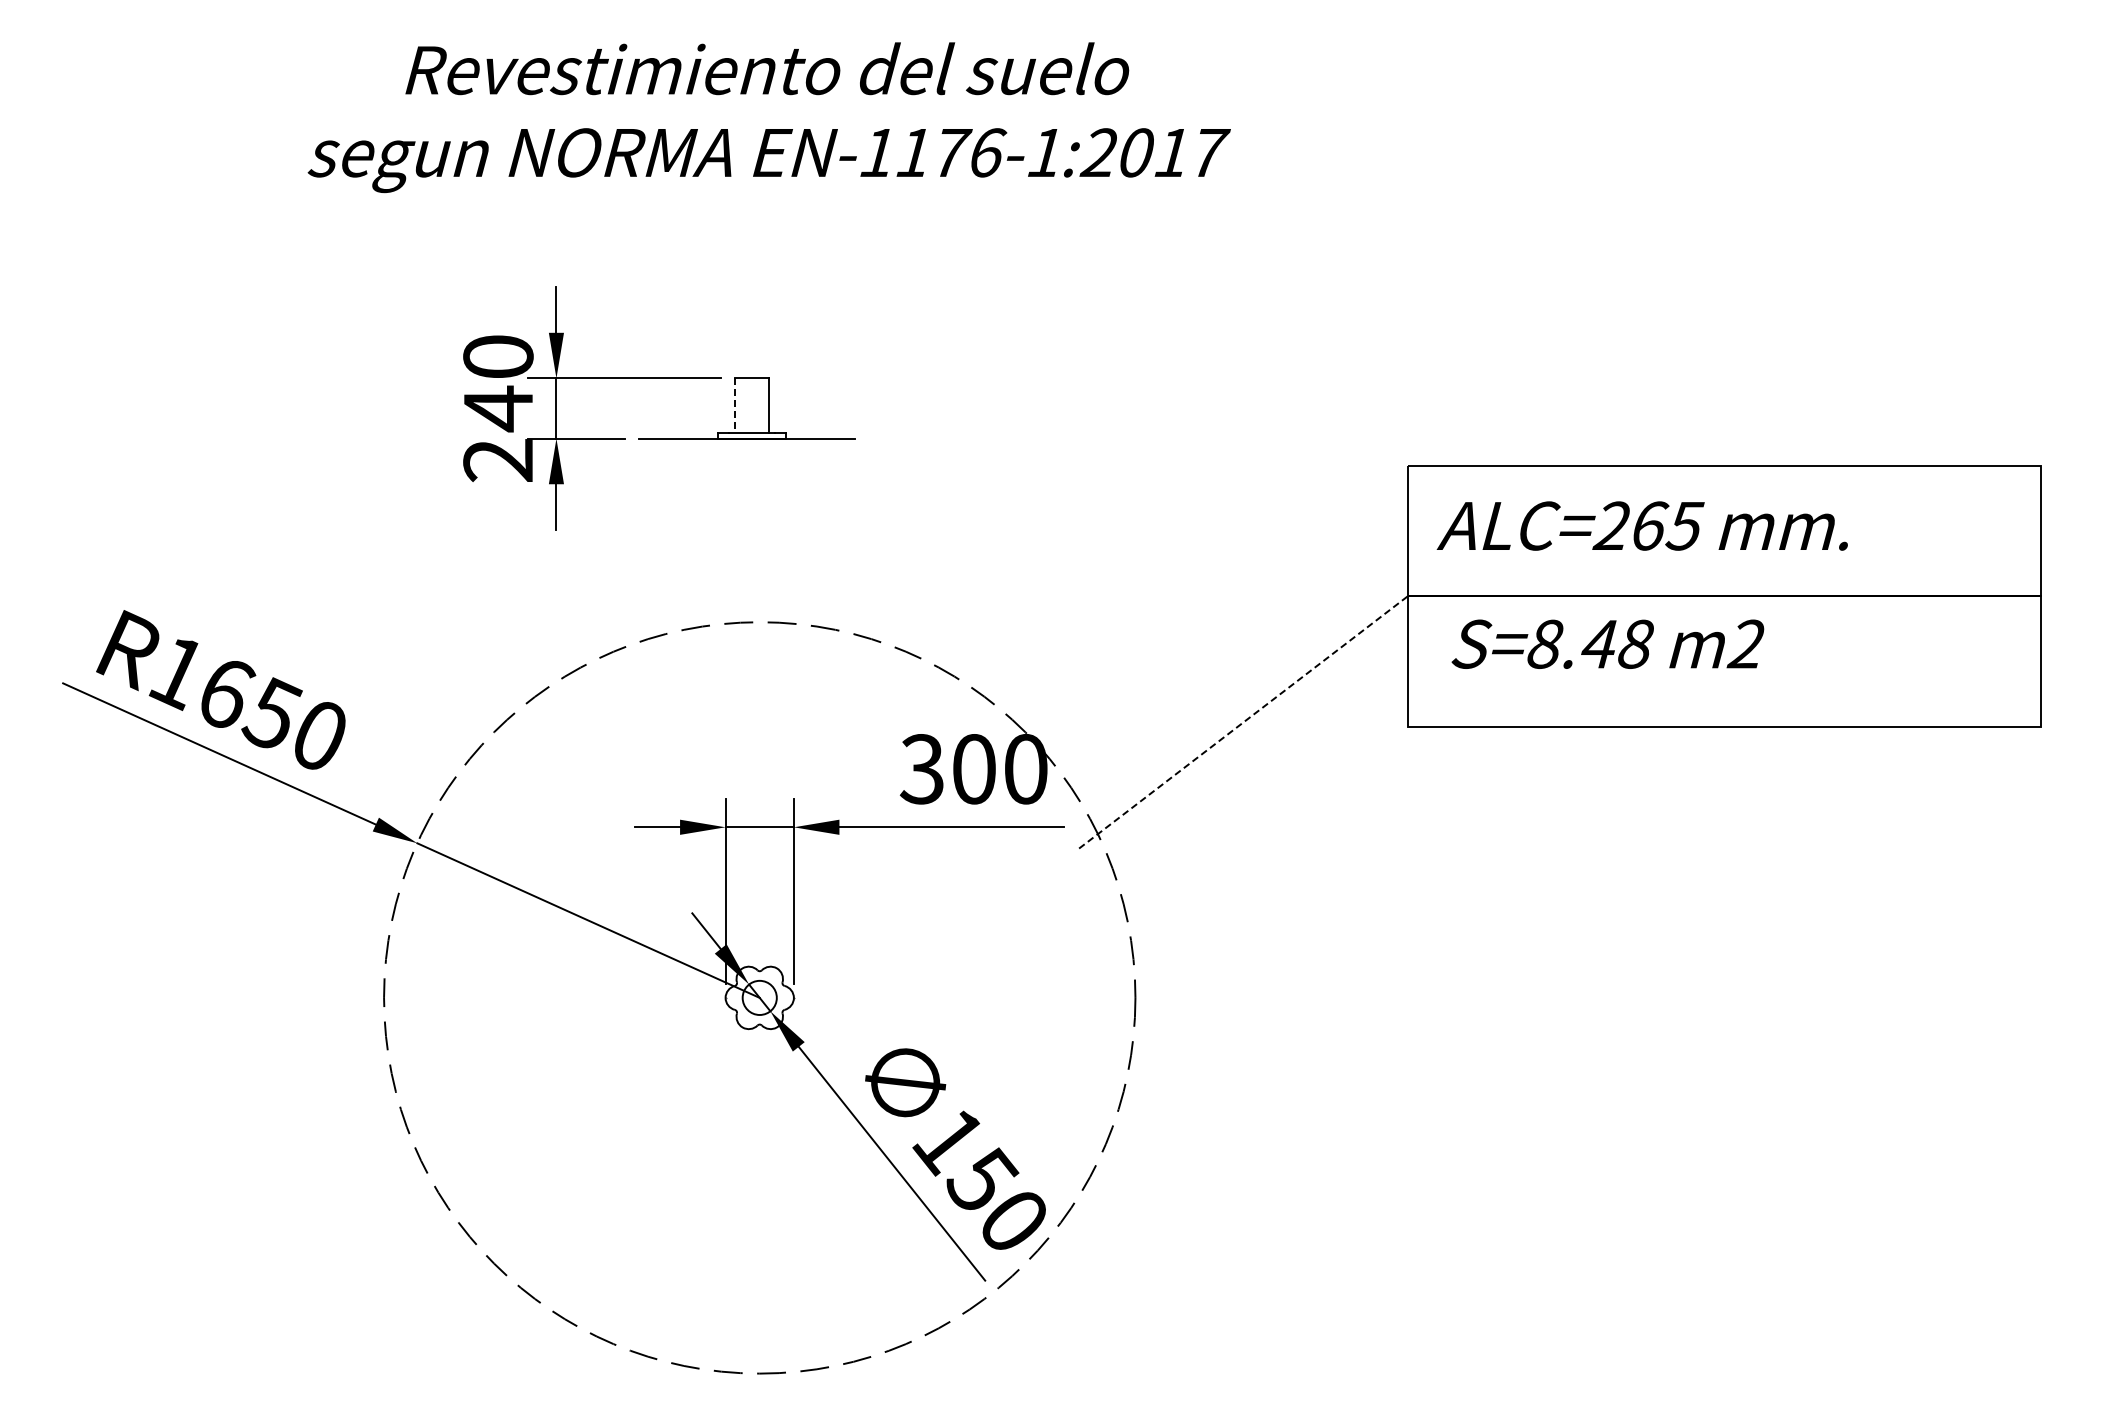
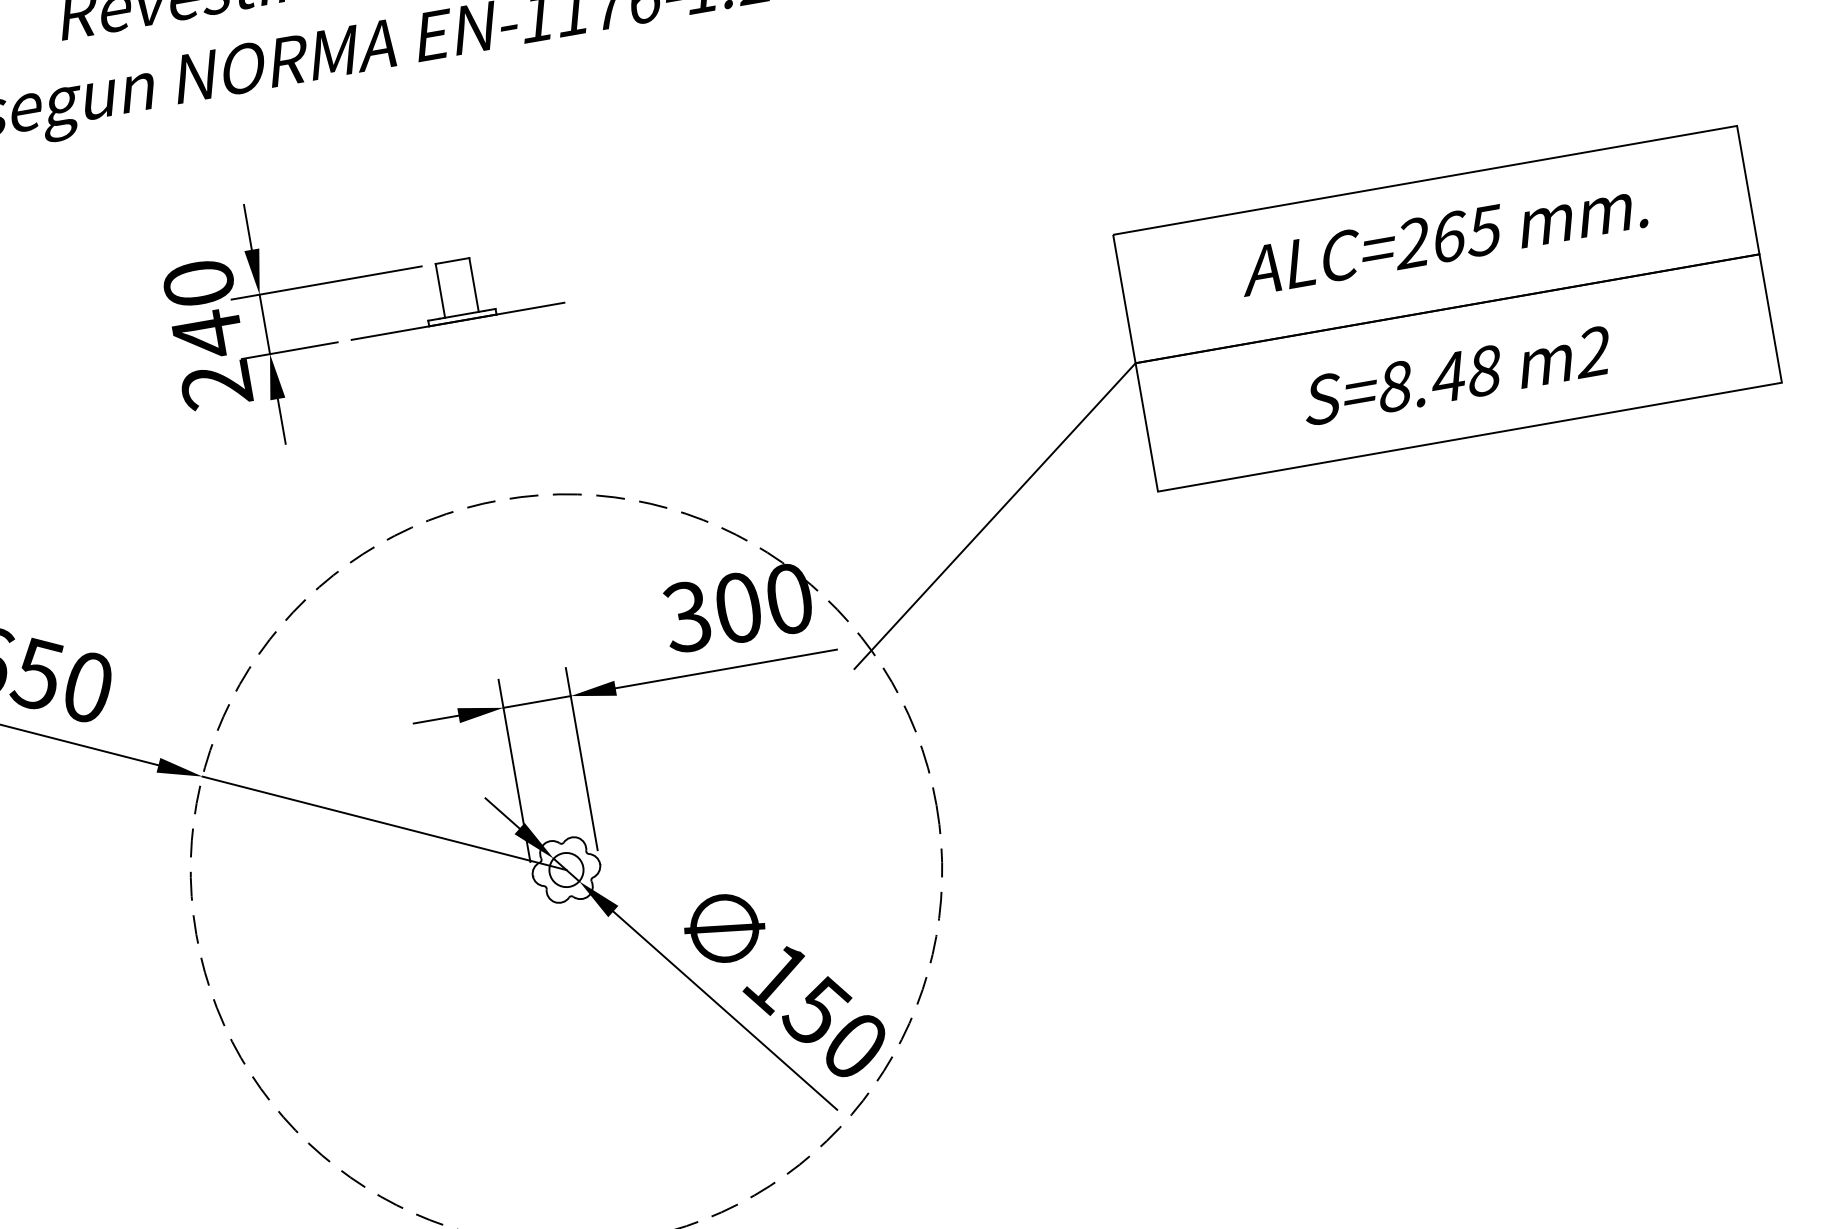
line: (735, 406) -> (440, 291), dashed -> solid
text: (1641, 525) -> (1441, 237), moved
text: (1607, 643) -> (1456, 375), moved
line: (1242, 722) -> (994, 515), dashed -> solid

